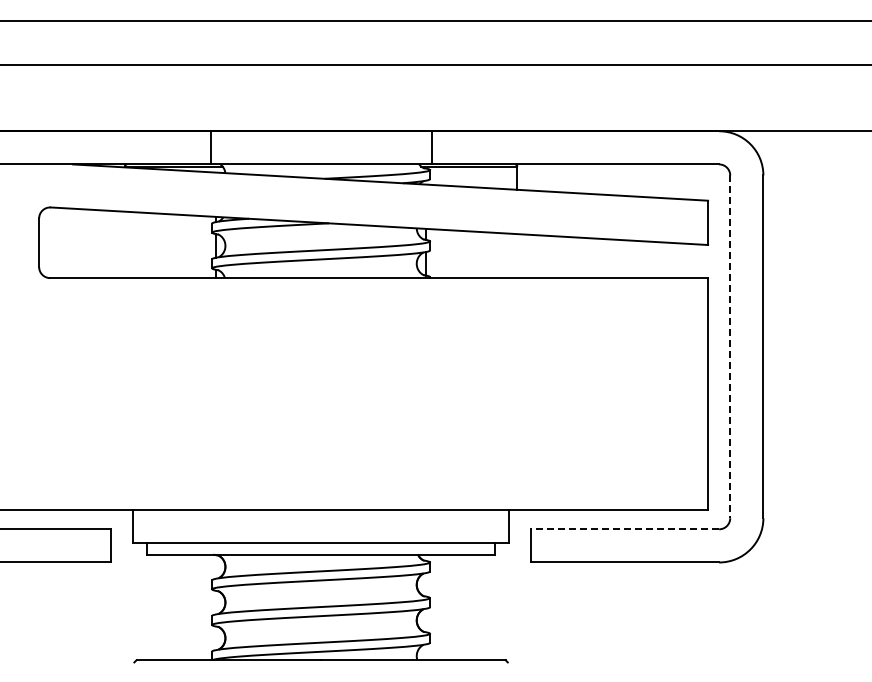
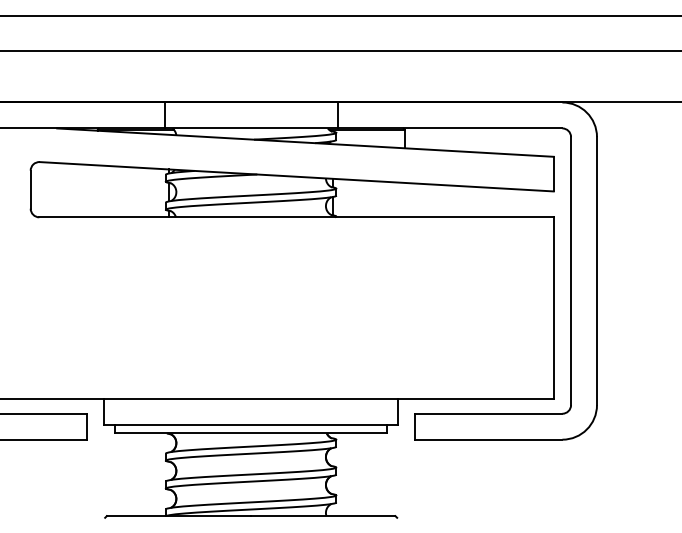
line: (730, 347) -> (571, 271), dashed -> solid
line: (625, 529) -> (489, 413), dashed -> solid

